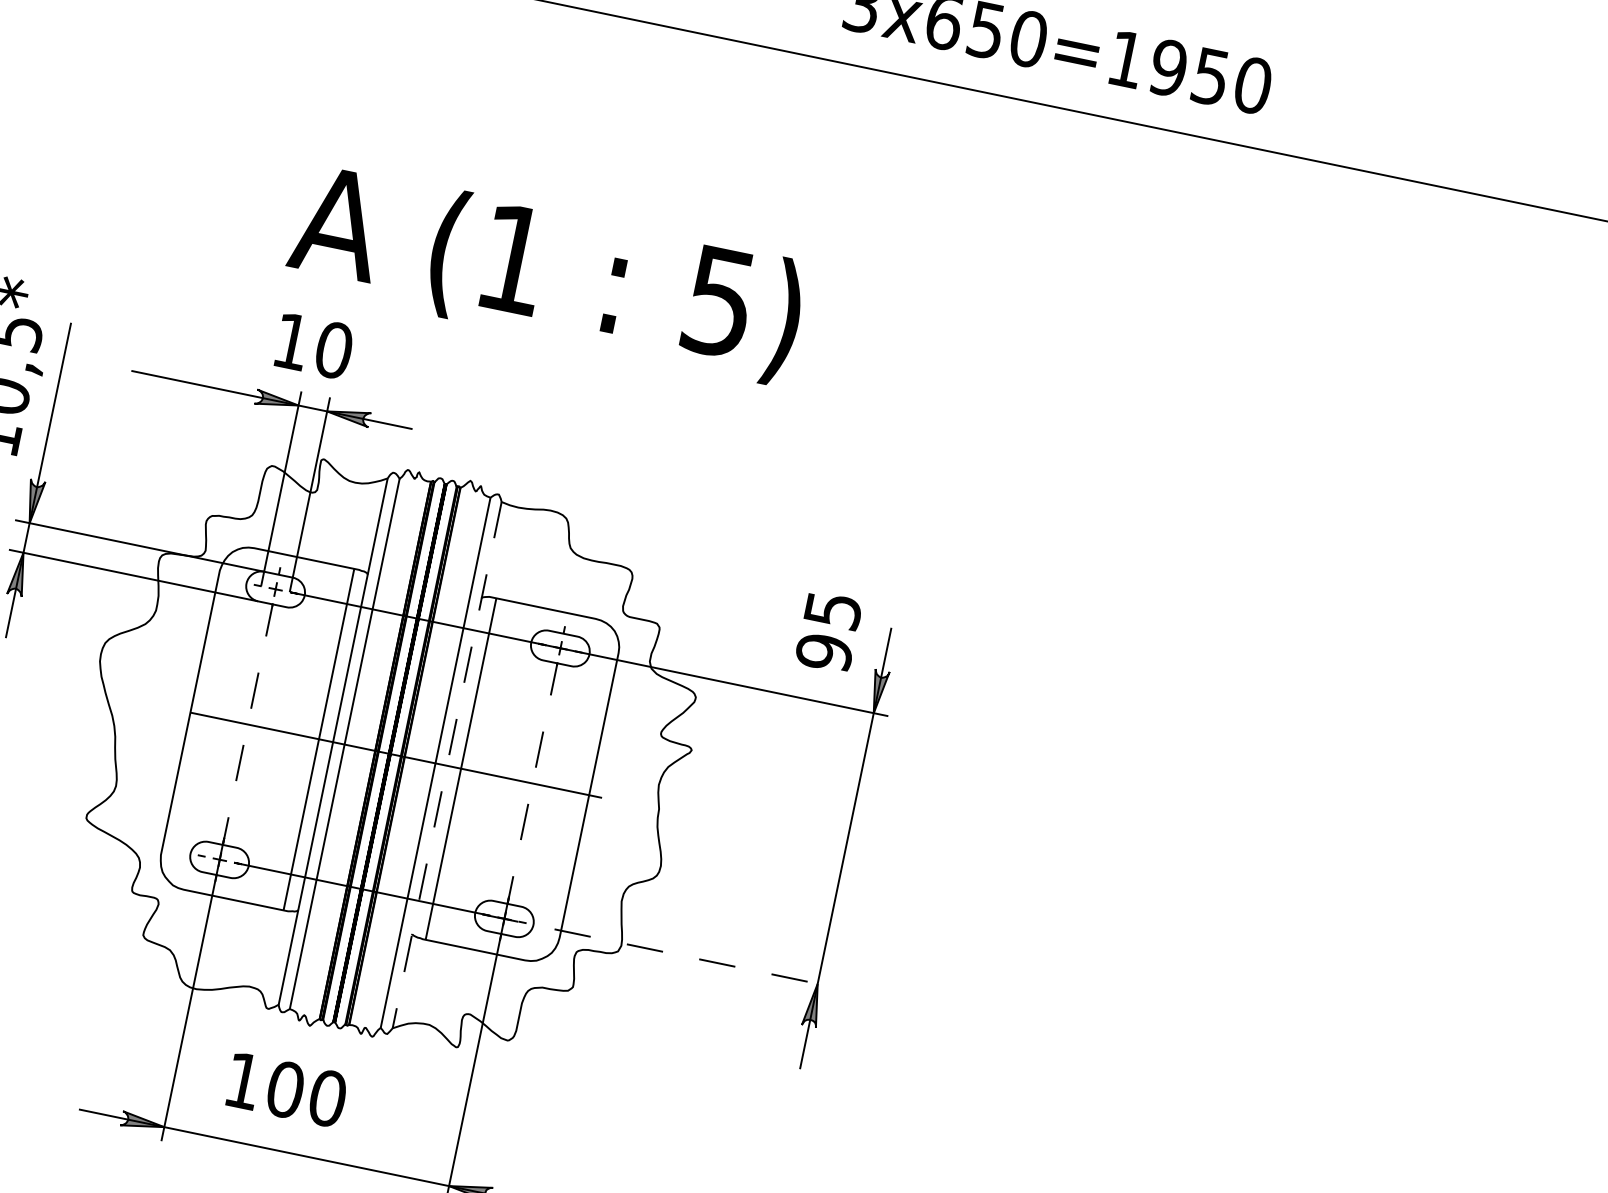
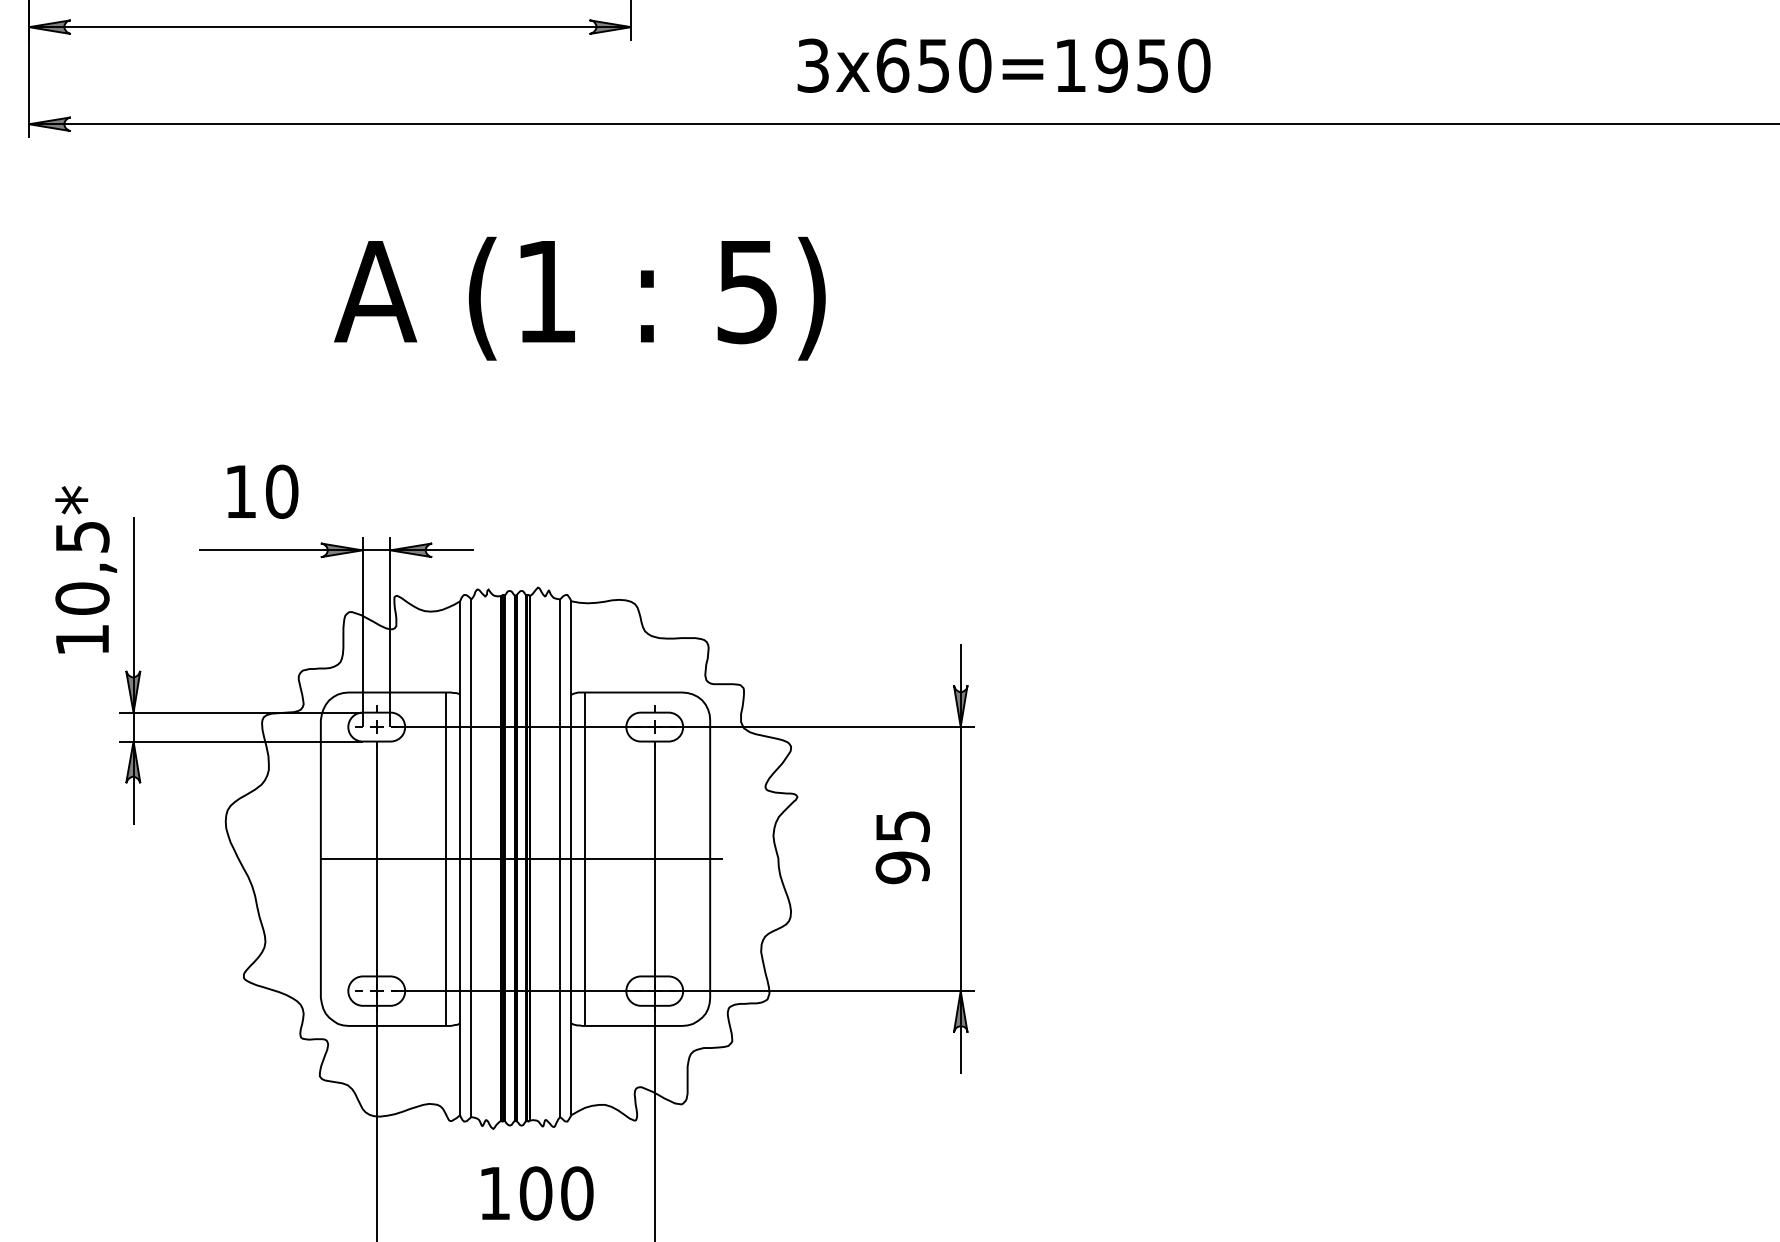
text: (545, 273) -> (579, 298), moved
text: (314, 345) -> (262, 491), moved
text: (828, 631) -> (902, 847), moved
line: (247, 724) -> (376, 858), dashed -> solid
line: (447, 765) -> (571, 858), dashed -> solid
line: (532, 783) -> (654, 858), dashed -> solid
line: (657, 951) -> (804, 991), dashed -> solid
text: (287, 1090) -> (537, 1193), moved

